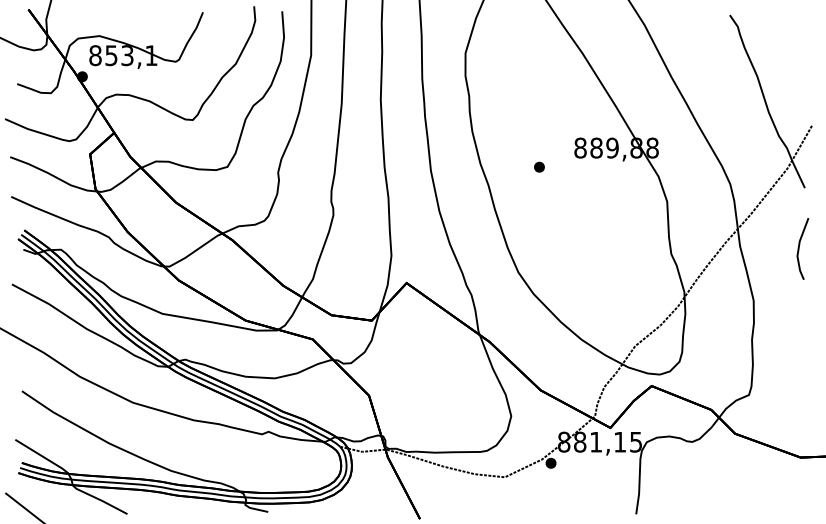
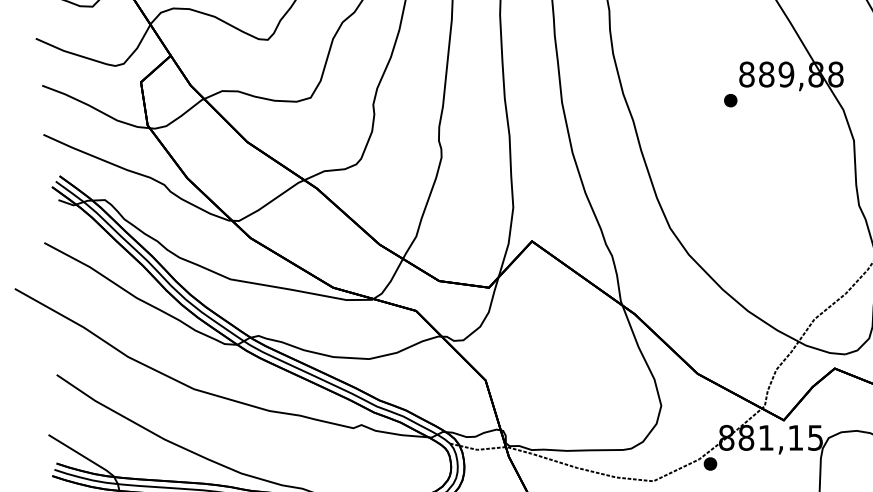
part: (539, 166) -> (730, 99), moved

